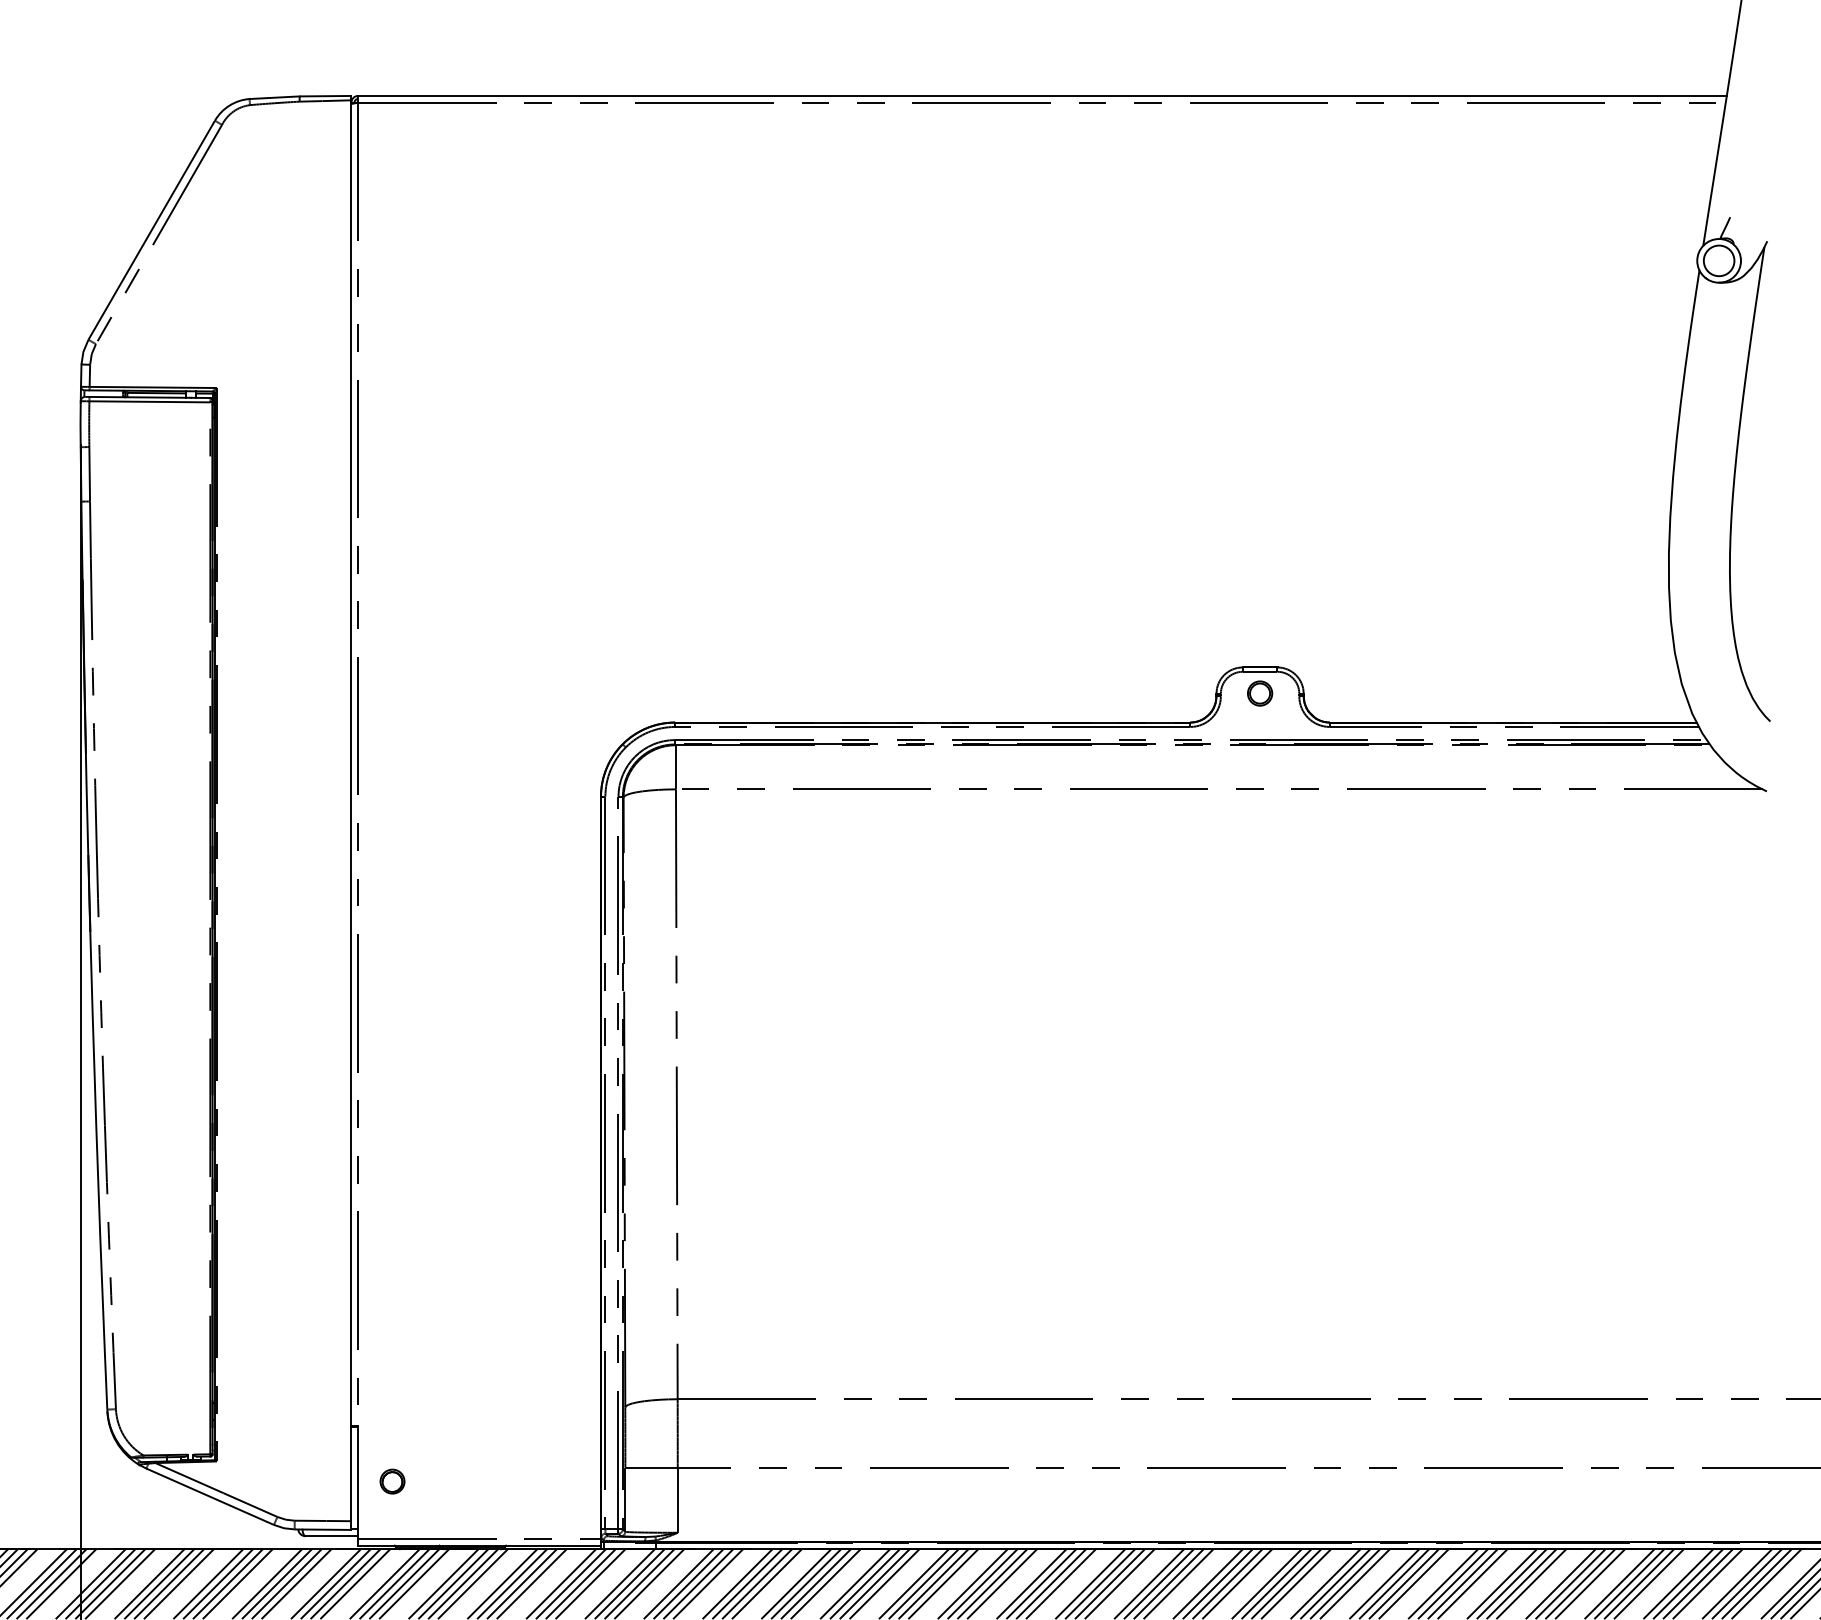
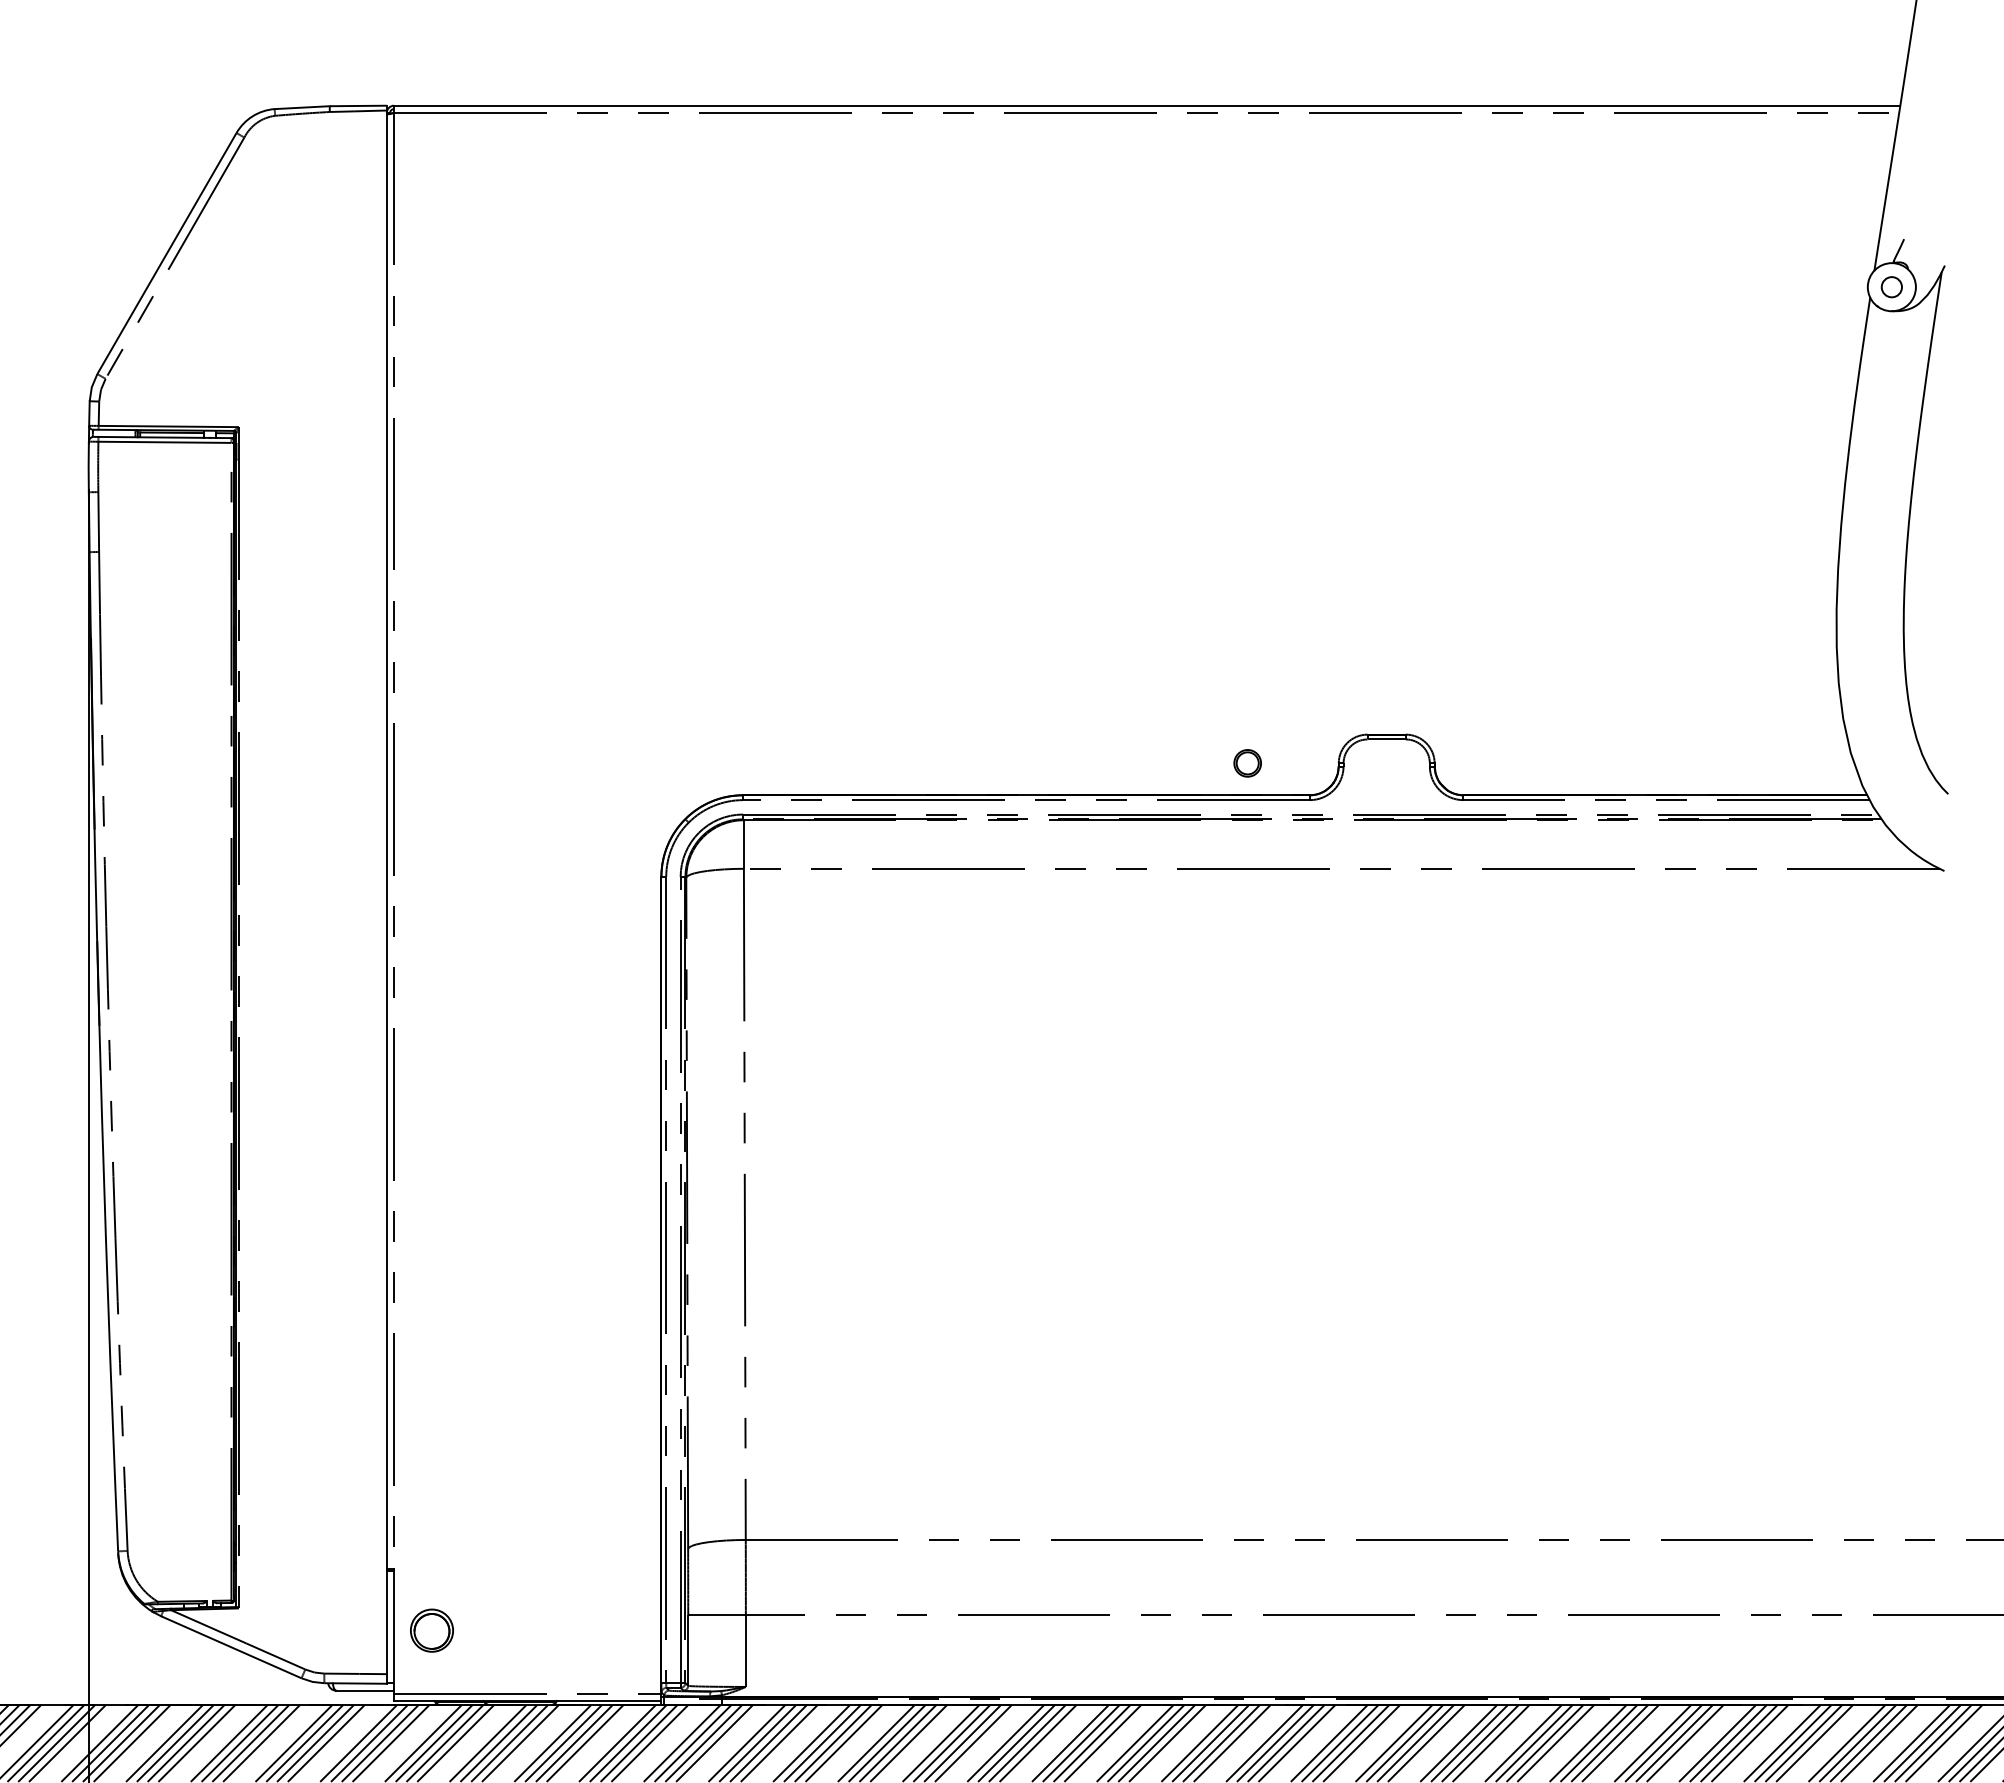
circle: (1718, 261) -> (1891, 287), size x0.6
part: (1259, 693) -> (1247, 763), moved
part: (392, 1481) -> (431, 1630), size x1.6

